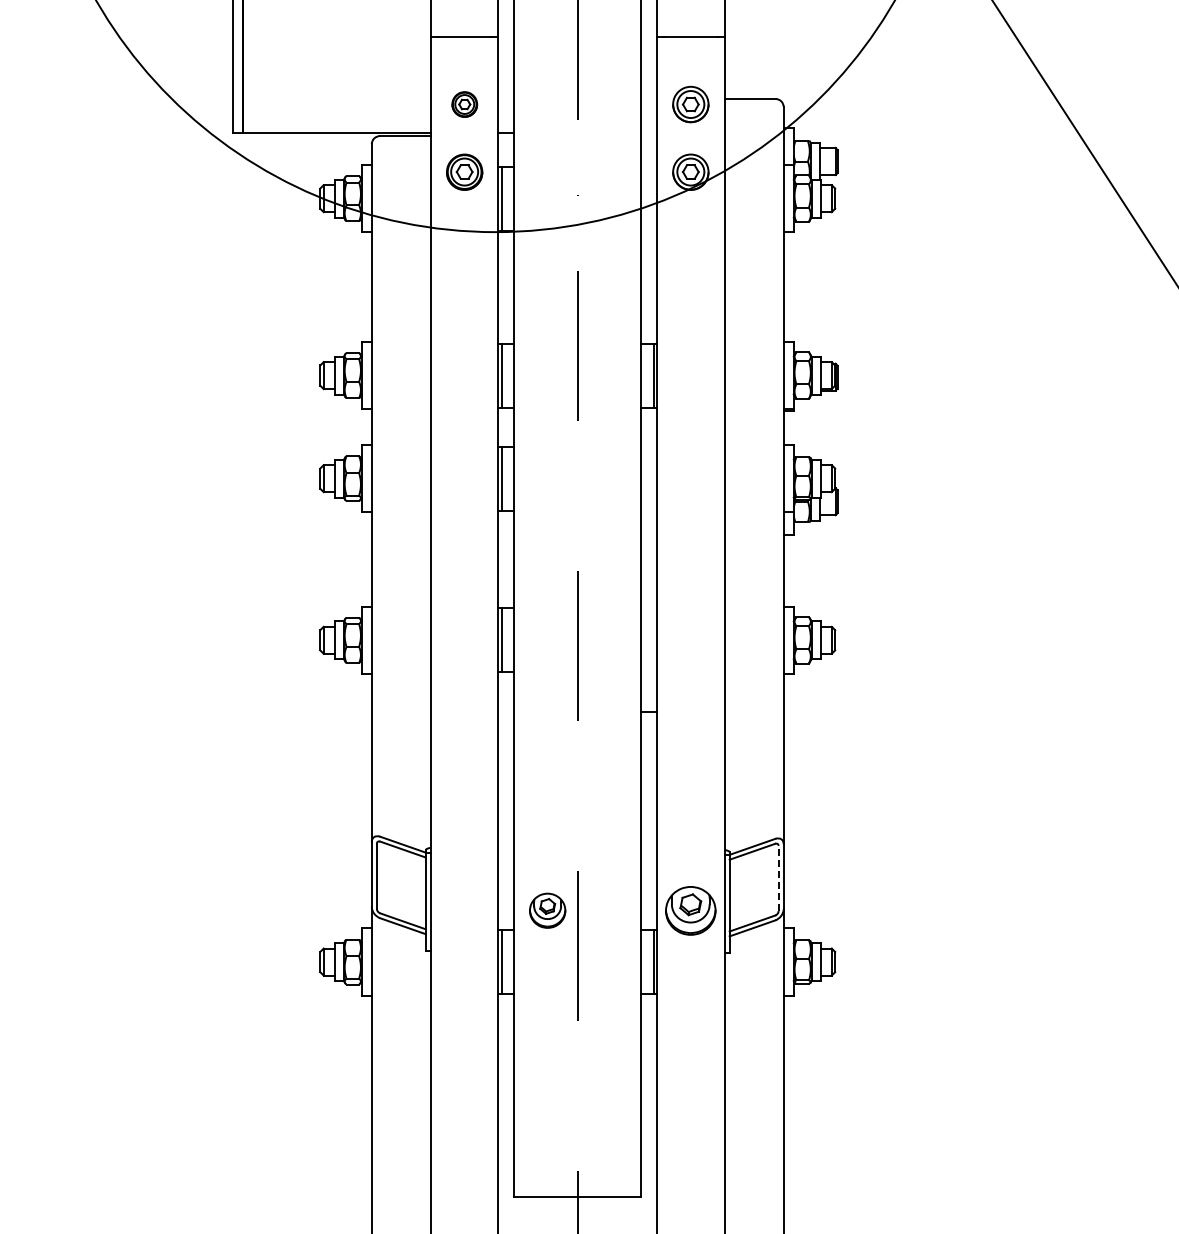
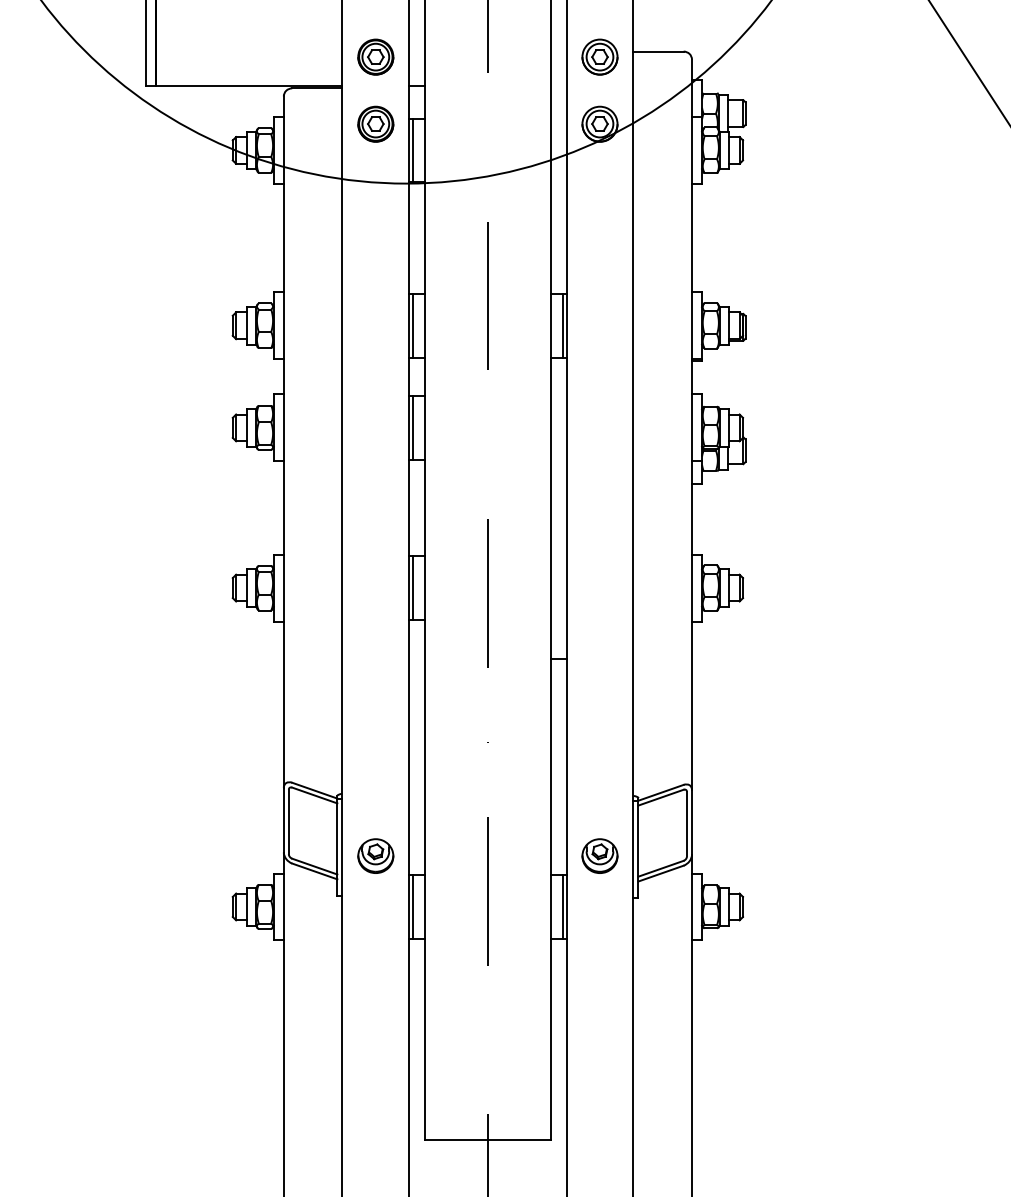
part: (464, 104) -> (375, 57), size x1.43
line: (778, 878) -> (686, 824), dashed -> solid
part: (547, 910) -> (375, 855), moved
part: (690, 910) -> (599, 855), size x0.71

